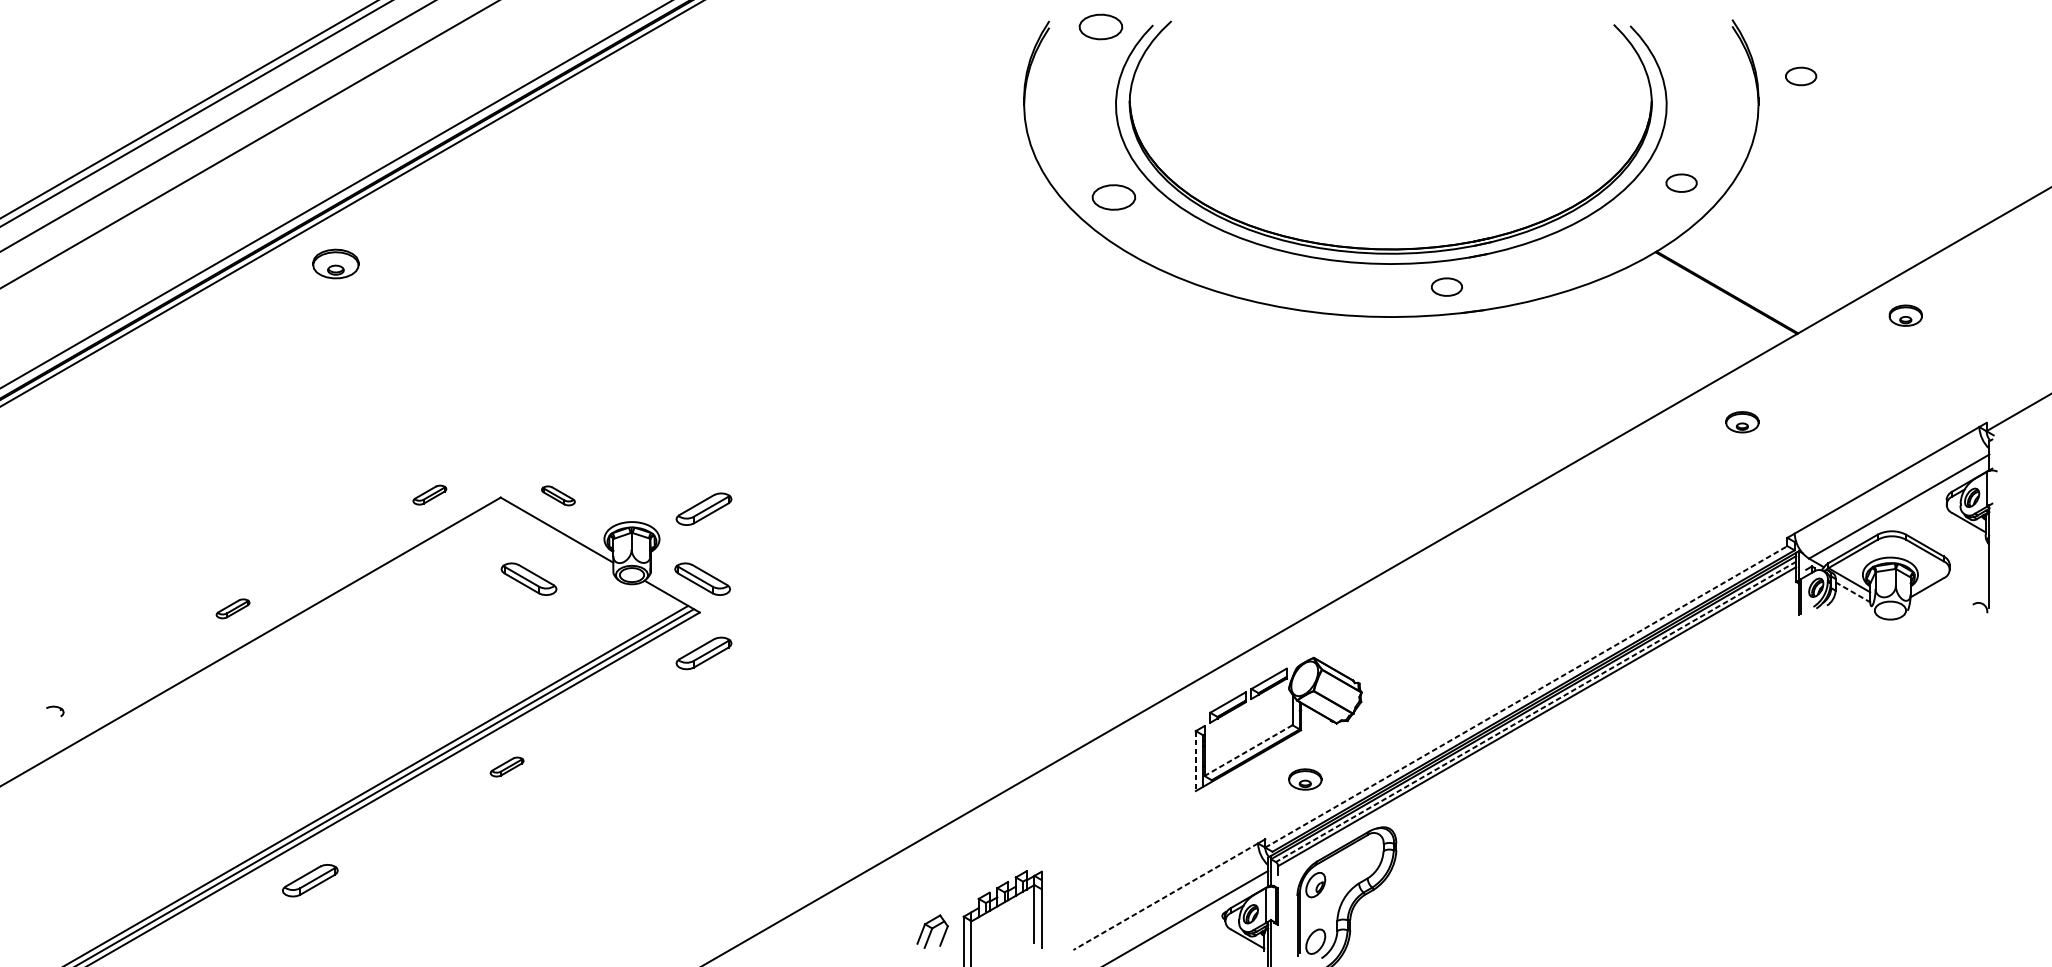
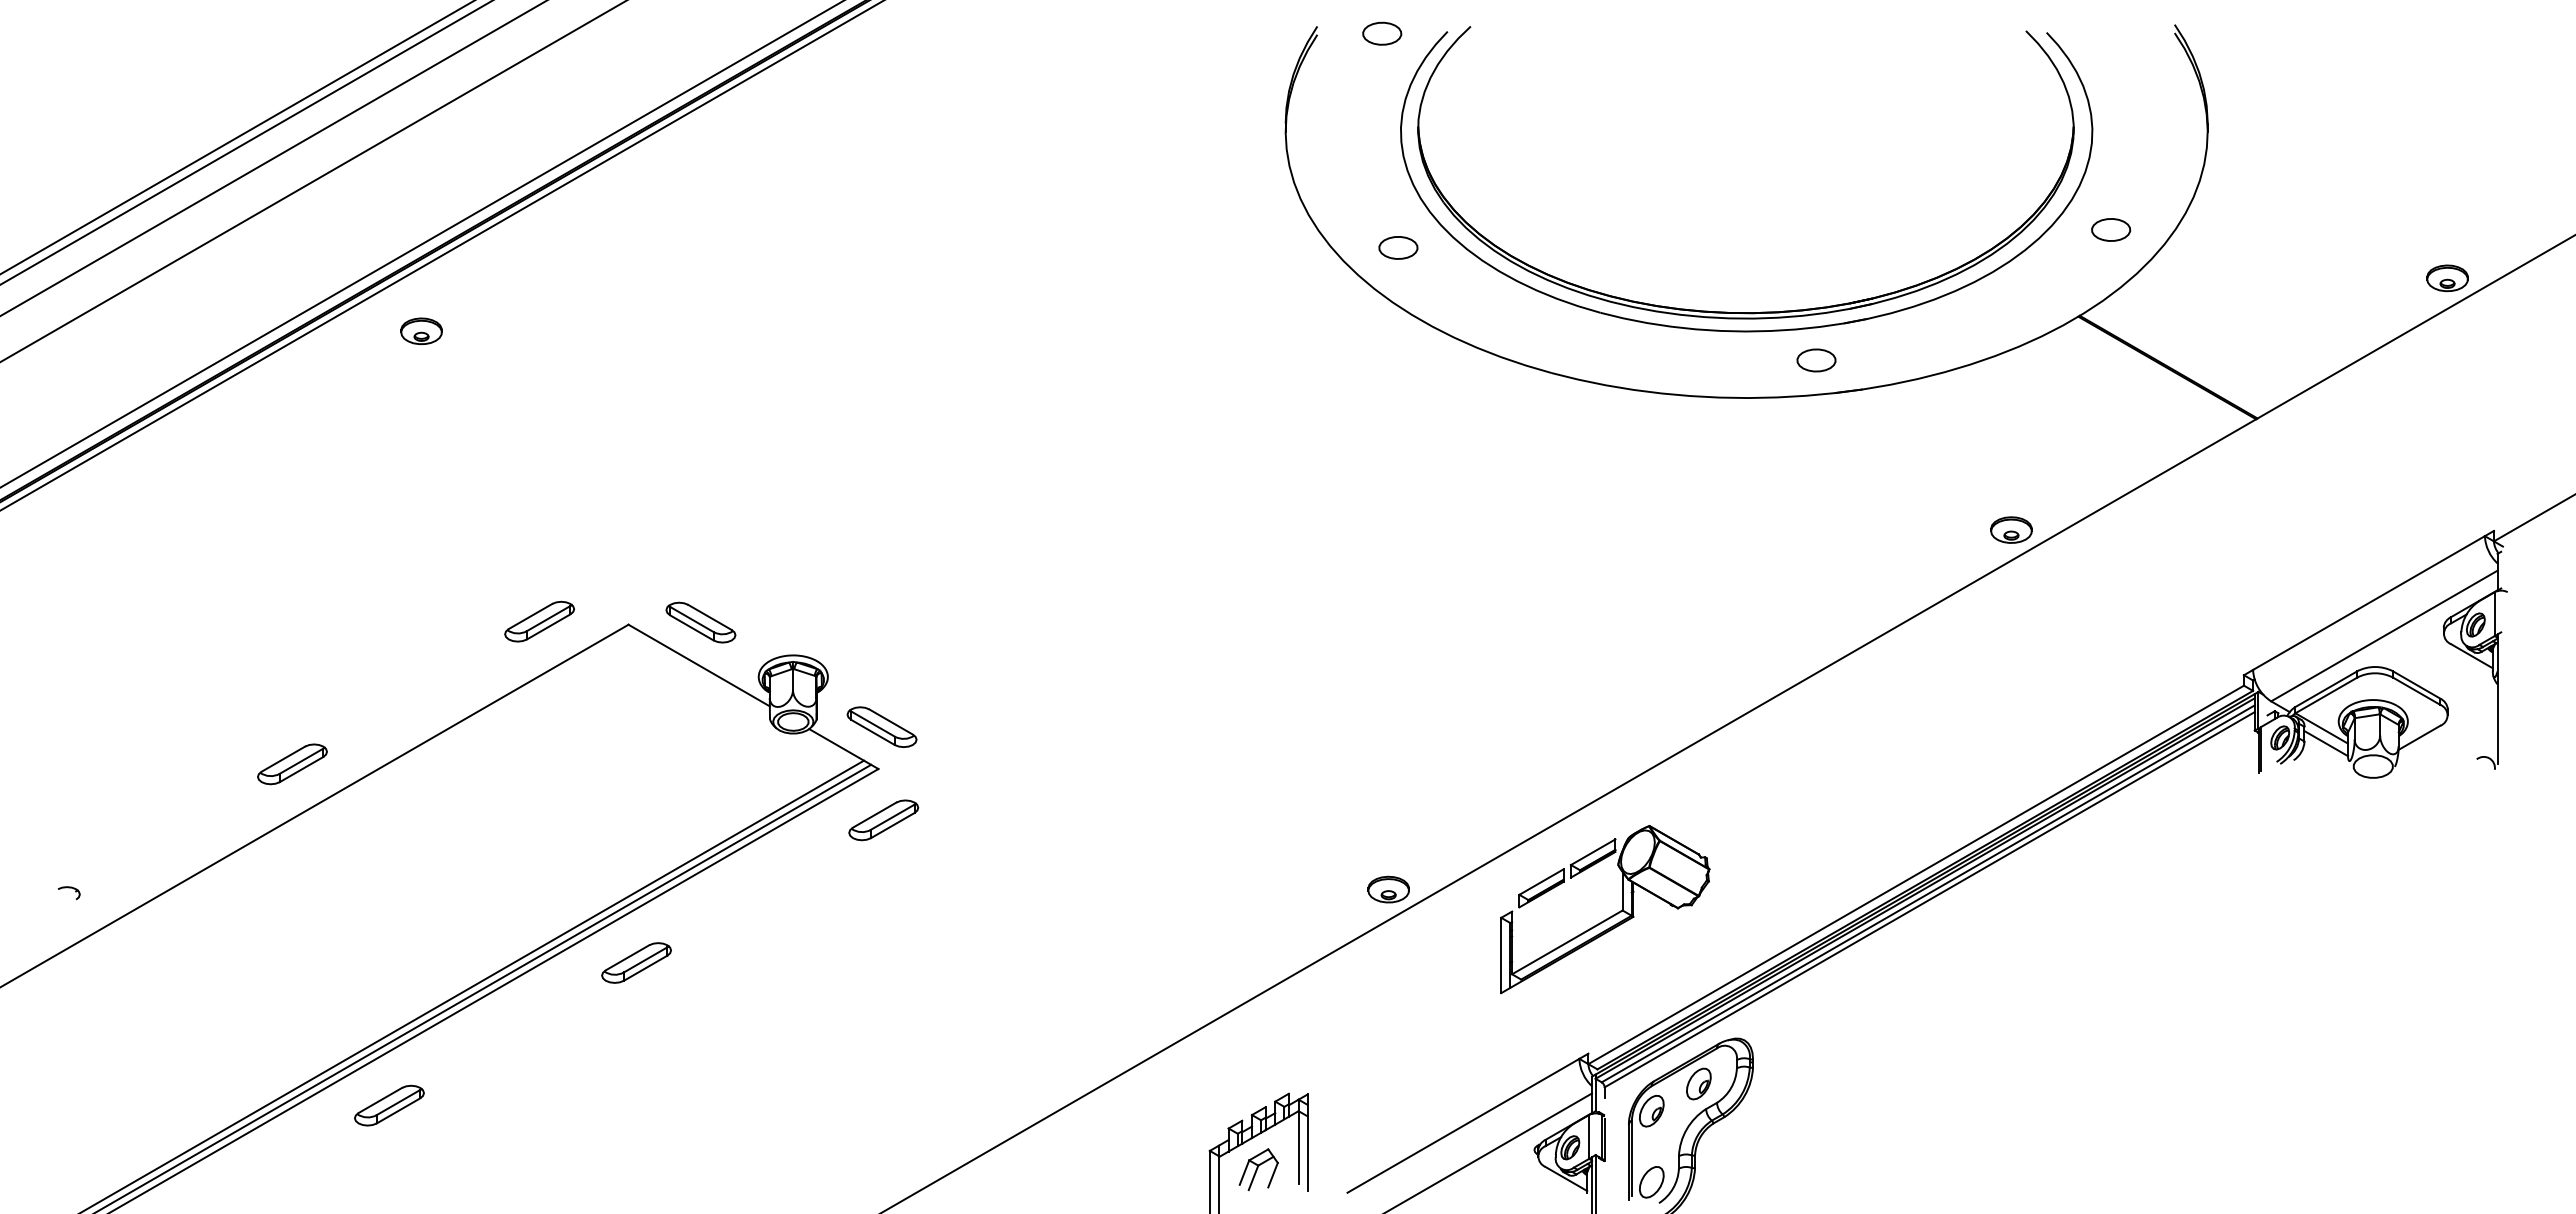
part: (1101, 26) -> (1382, 33), size x0.71
part: (1801, 76) -> (2261, 95), removed
part: (1114, 197) -> (1398, 247), size x0.71
part: (335, 263) -> (421, 330), size x0.71
part: (1905, 315) -> (2447, 278), moved
part: (1742, 421) -> (2011, 529), moved
part: (429, 495) -> (539, 621), size x1.67
part: (558, 495) -> (700, 622), size x1.67
part: (703, 509) -> (883, 639), removed
part: (528, 578) -> (663, 726), removed
line: (1853, 592) -> (2326, 743), dashed -> solid
part: (233, 608) -> (292, 764), size x1.67
line: (1526, 696) -> (1916, 874), dashed -> solid
line: (1535, 712) -> (1927, 894), dashed -> solid
line: (1248, 750) -> (1567, 942), dashed -> solid
line: (1196, 761) -> (1501, 955), dashed -> solid
part: (507, 766) -> (636, 962), size x1.67
part: (1305, 779) -> (1388, 889), moved
part: (1352, 863) -> (1698, 1083), added
line: (1165, 896) -> (1463, 1125), dashed -> solid
part: (932, 931) -> (1258, 1169), moved

